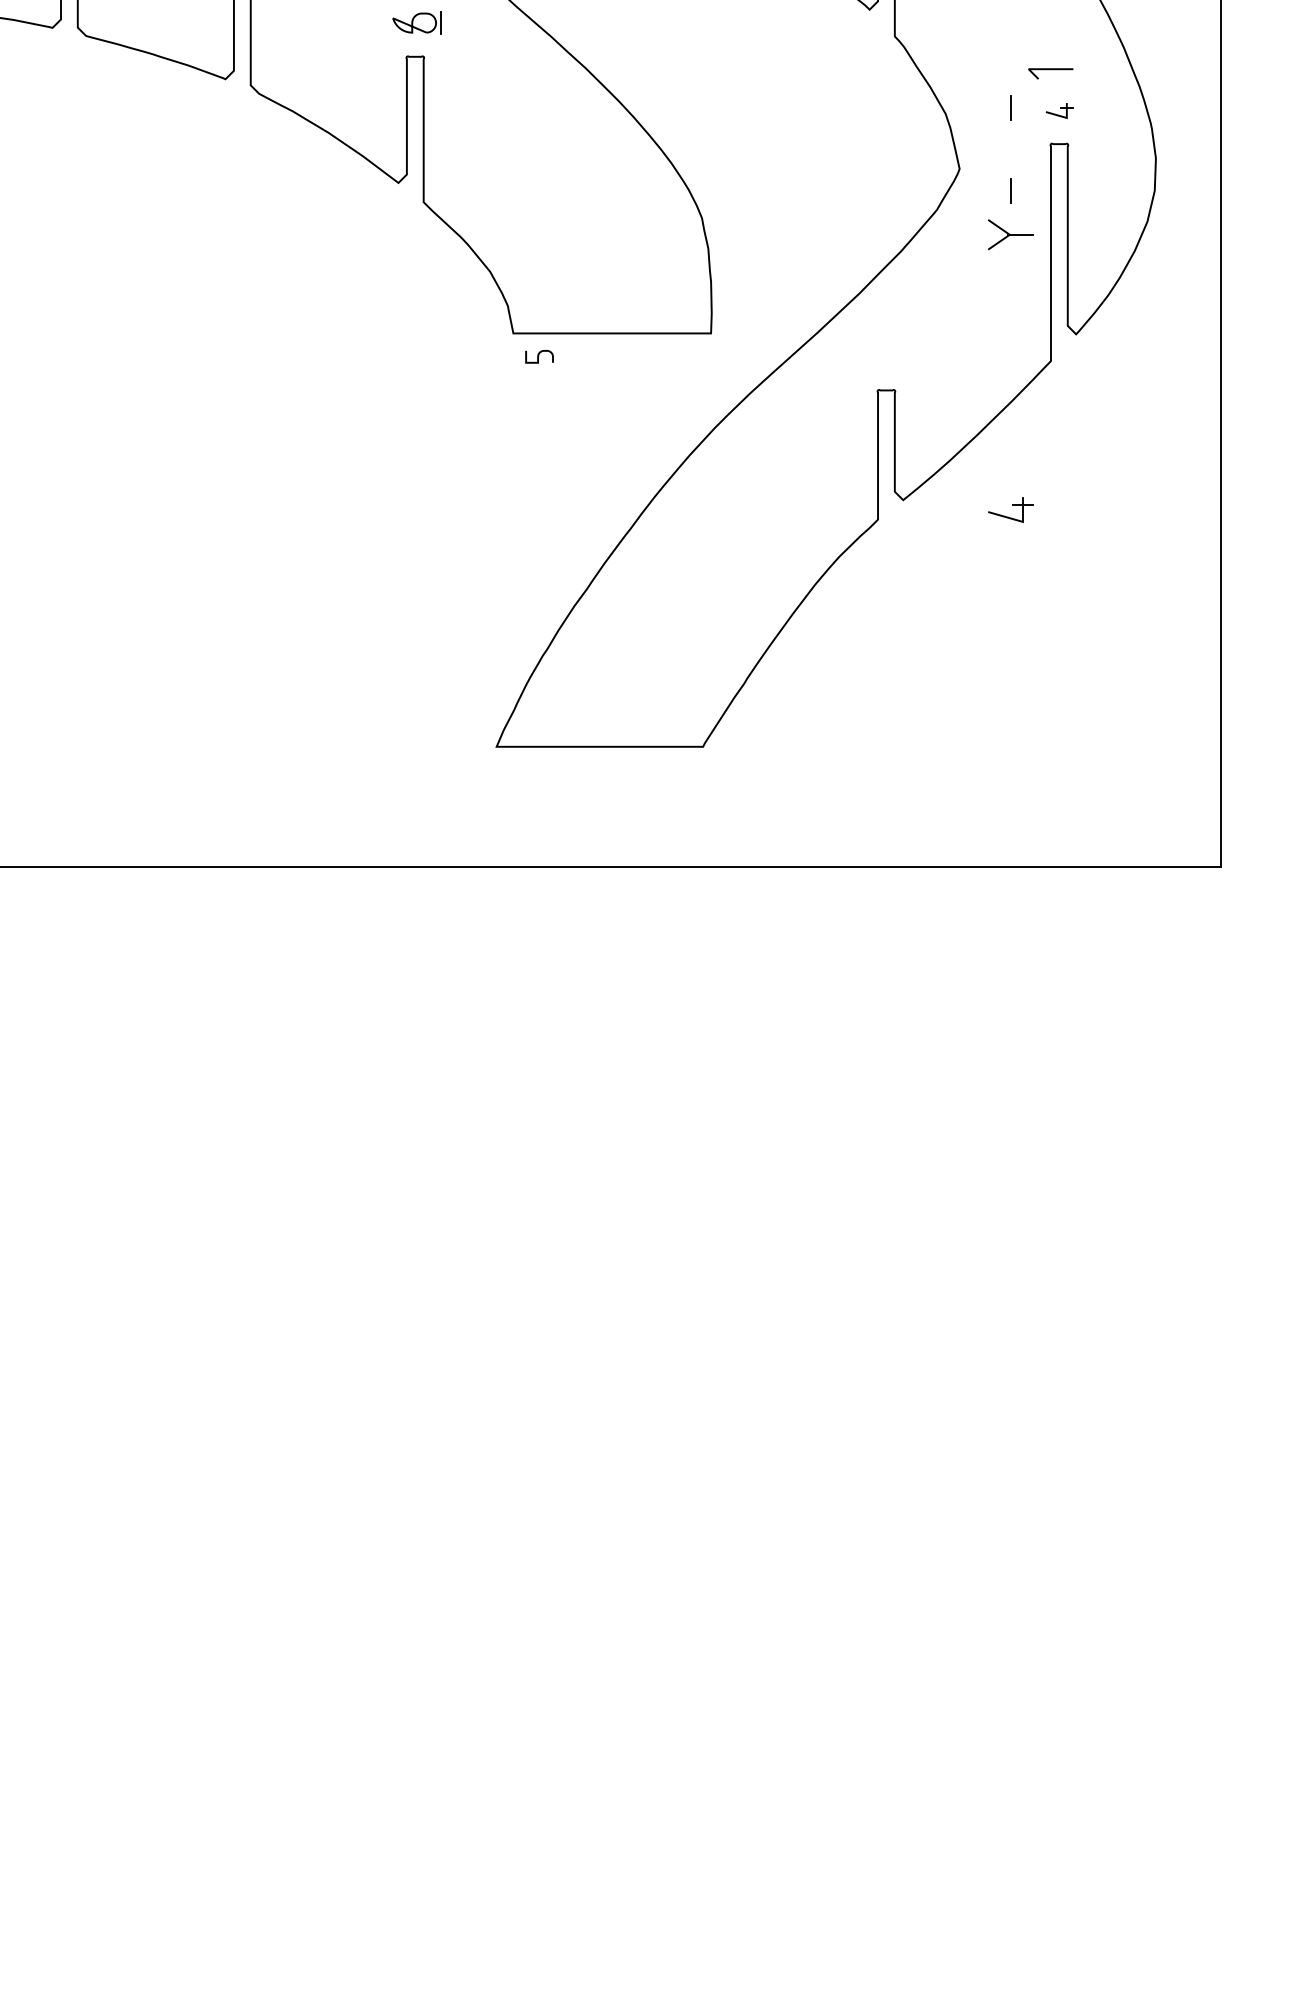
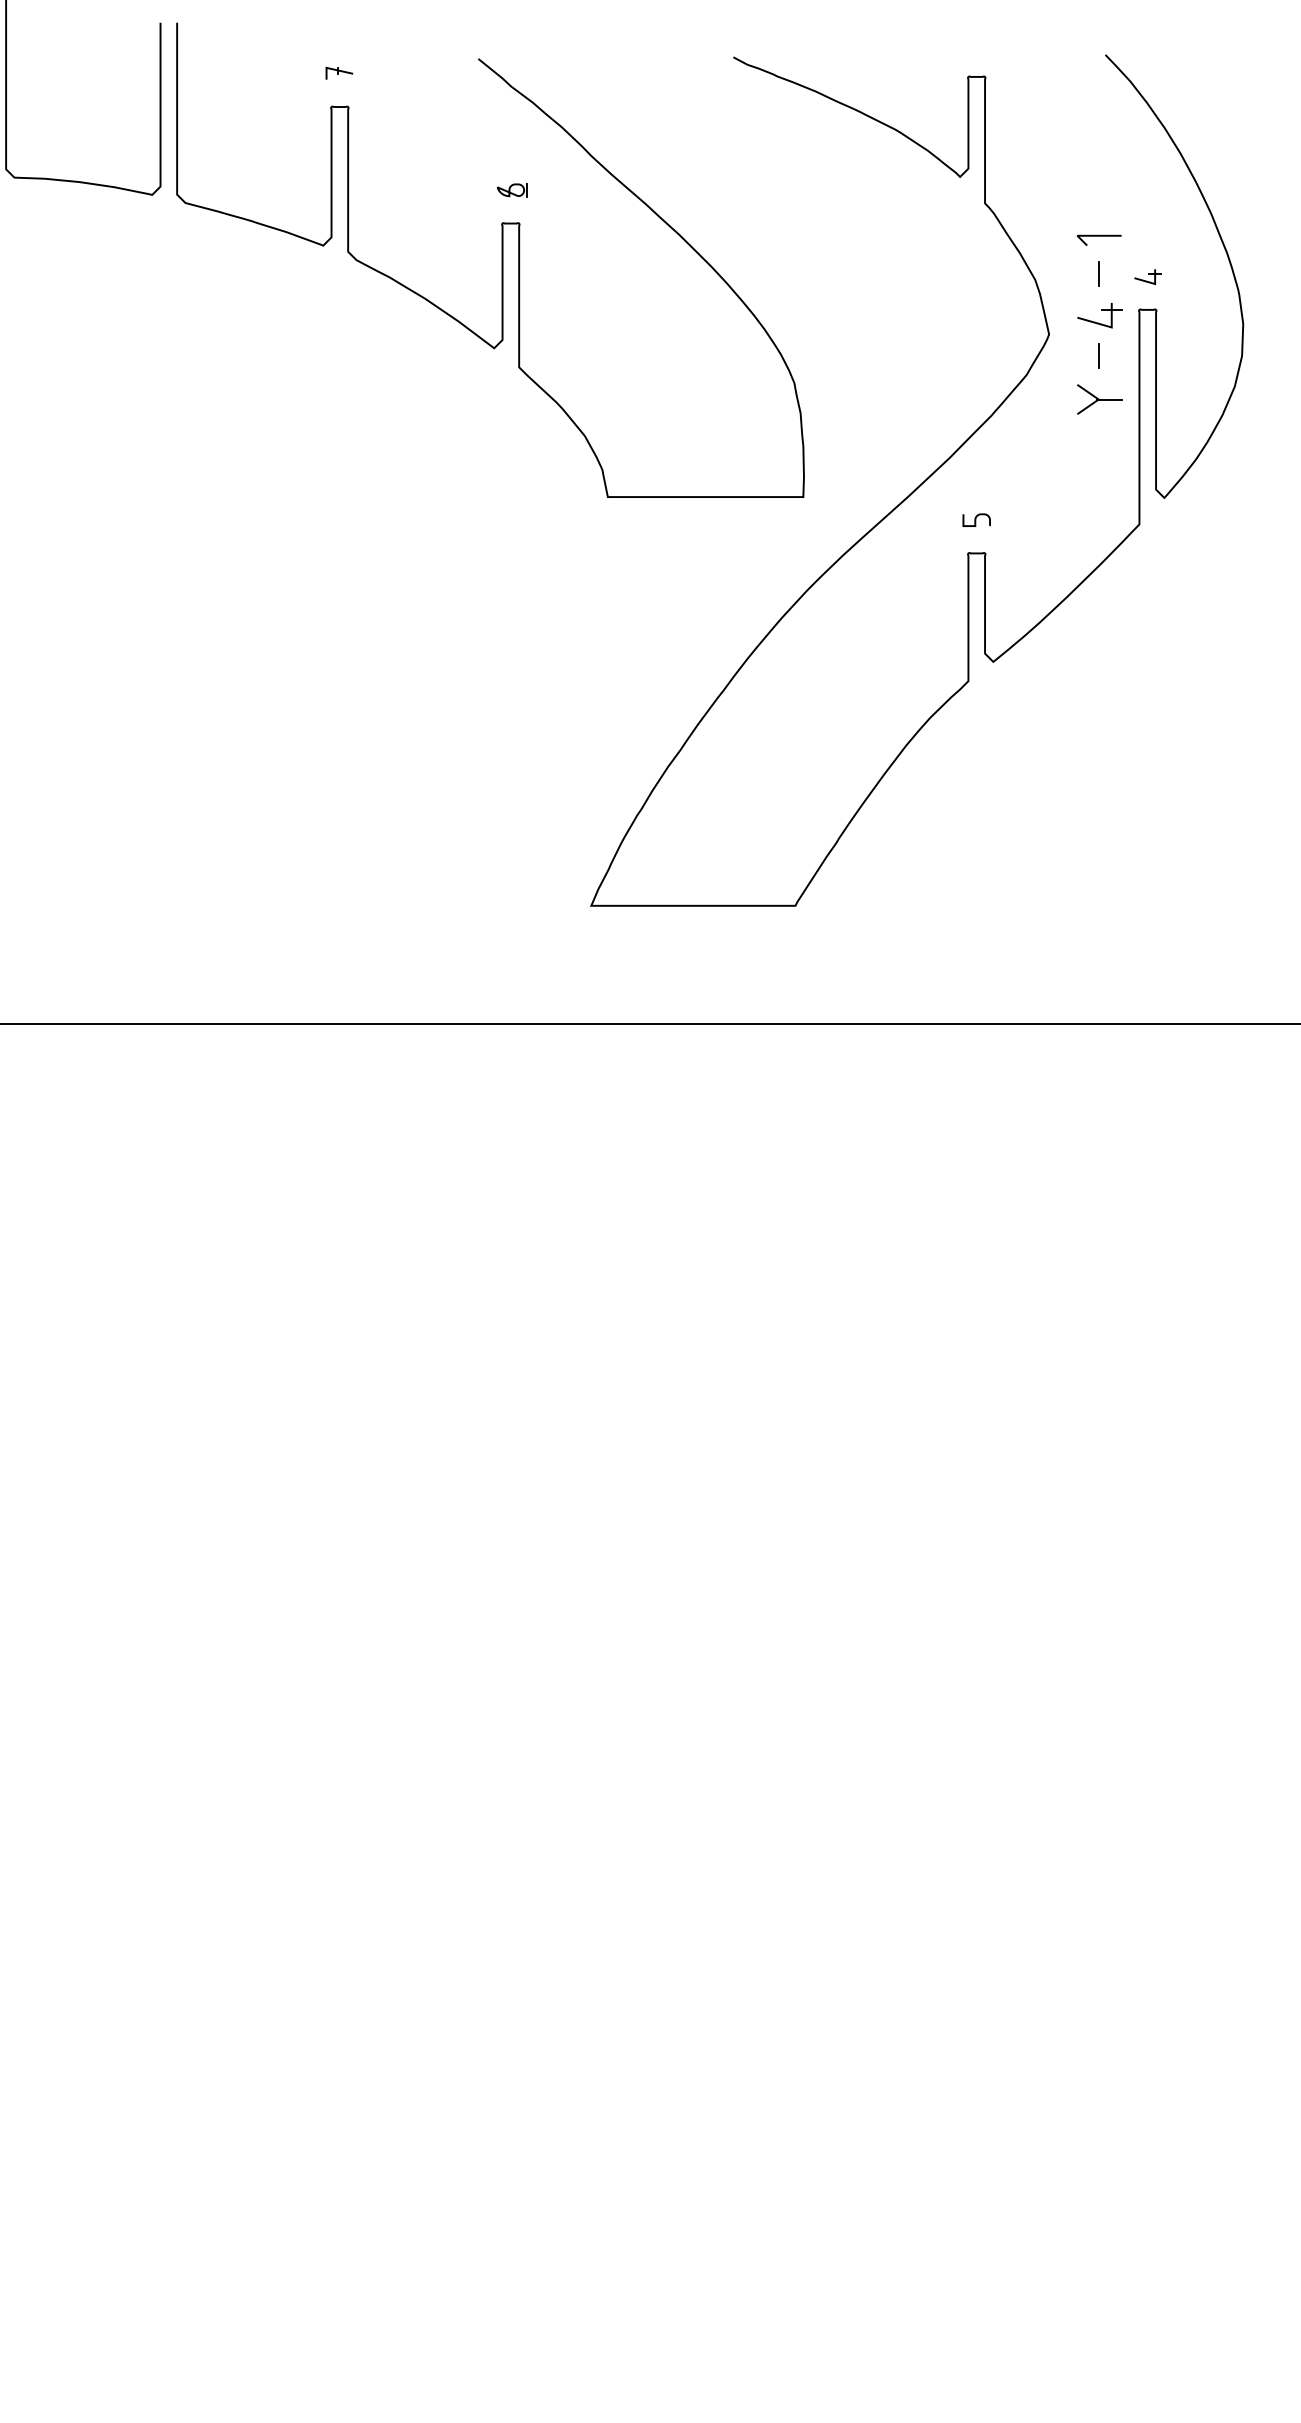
part: (415, 23) -> (511, 190), size x0.62
line: (1050, 69) -> (1098, 236), moved
curve: (539, 356) -> (976, 519), moved
part: (1010, 509) -> (1099, 315), moved

